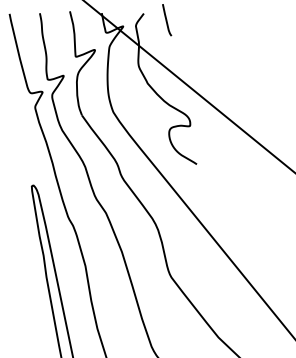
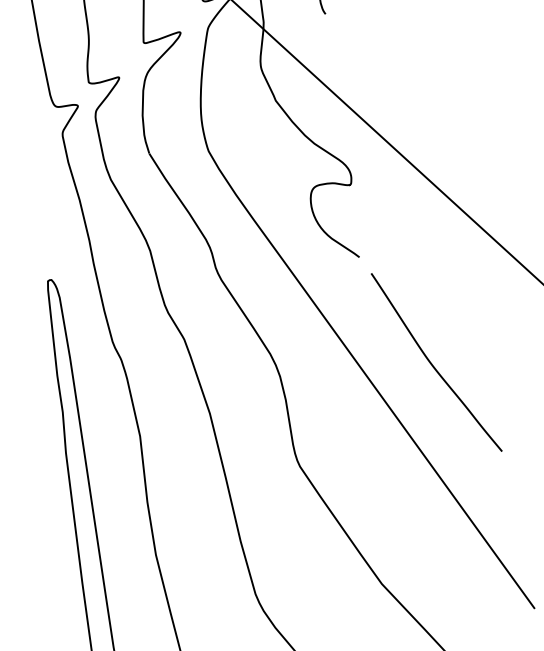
curve: (239, 218) -> (433, 363), added

